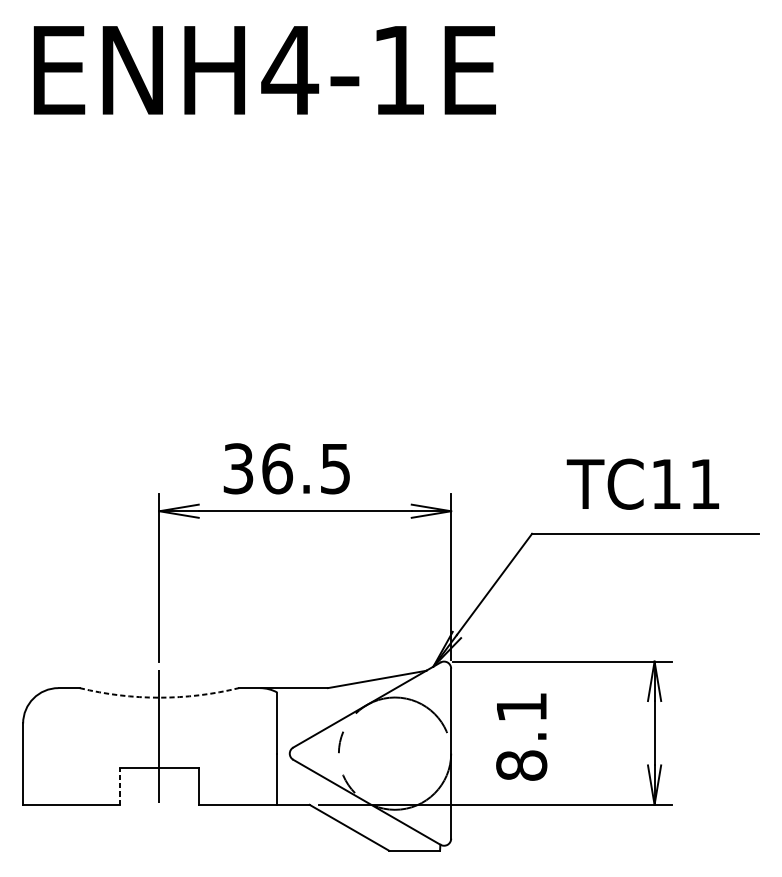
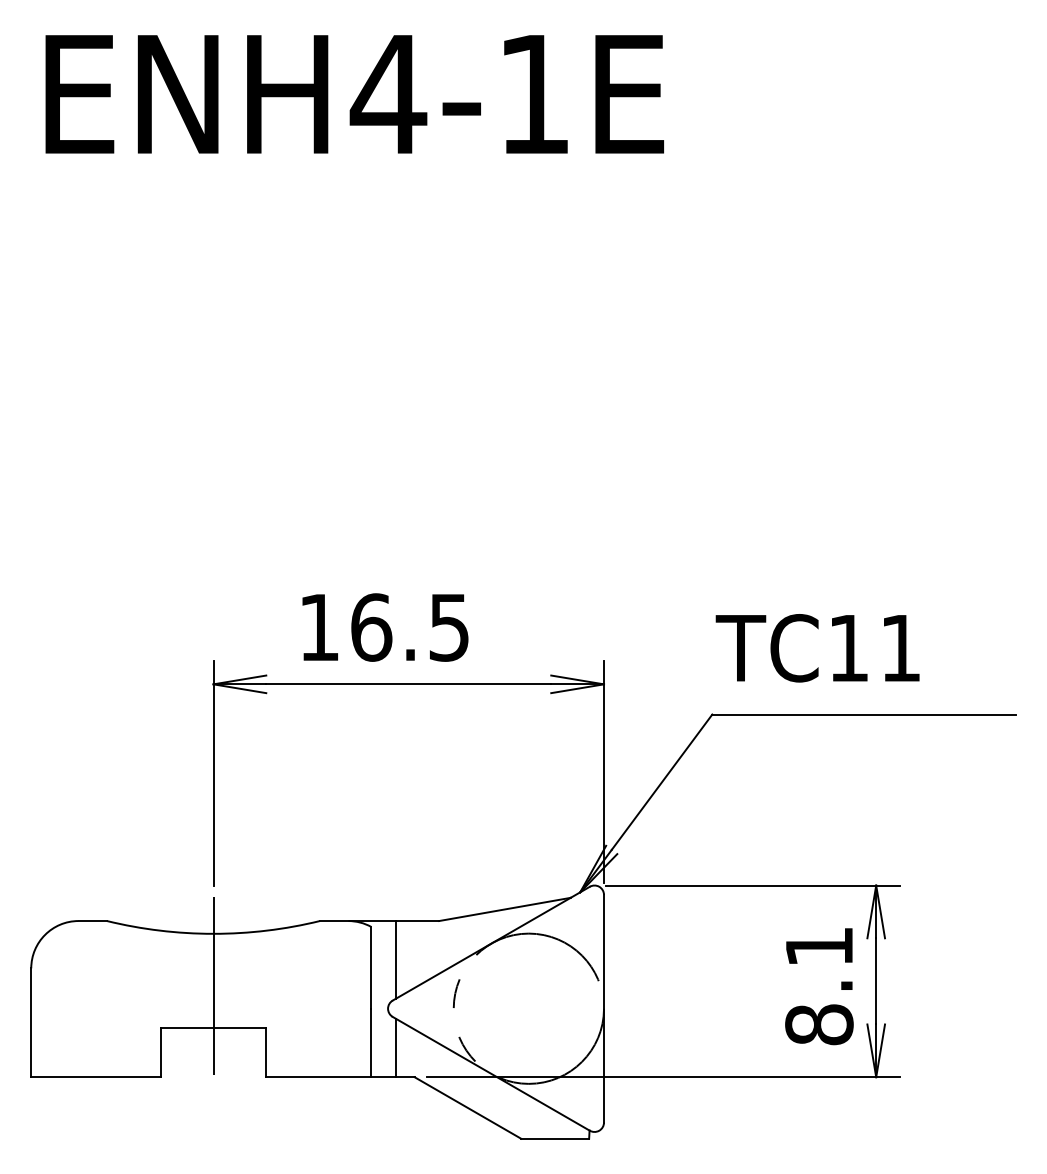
text: (237, 468) -> (318, 627), 36.5 -> 16.5
text: (642, 484) -> (817, 648), moved
arc: (159, 697) -> (213, 933), dashed -> solid
line: (295, 716) -> (395, 959), added
text: (521, 737) -> (819, 986), moved
line: (295, 782) -> (395, 1047), added
line: (119, 786) -> (160, 1052), dashed -> solid

